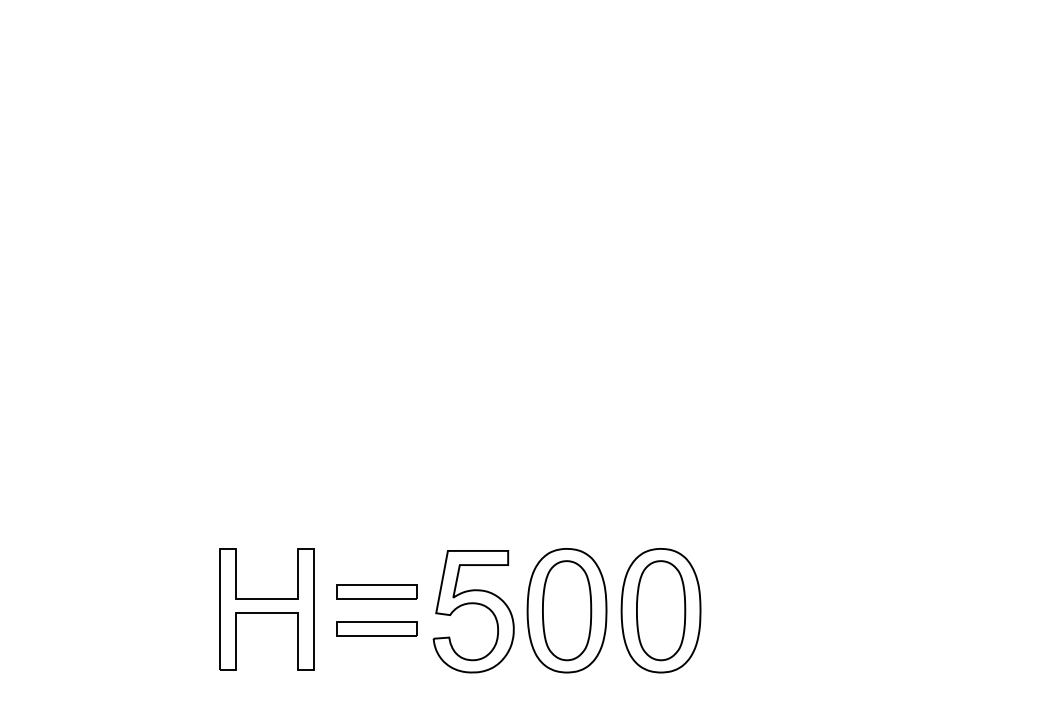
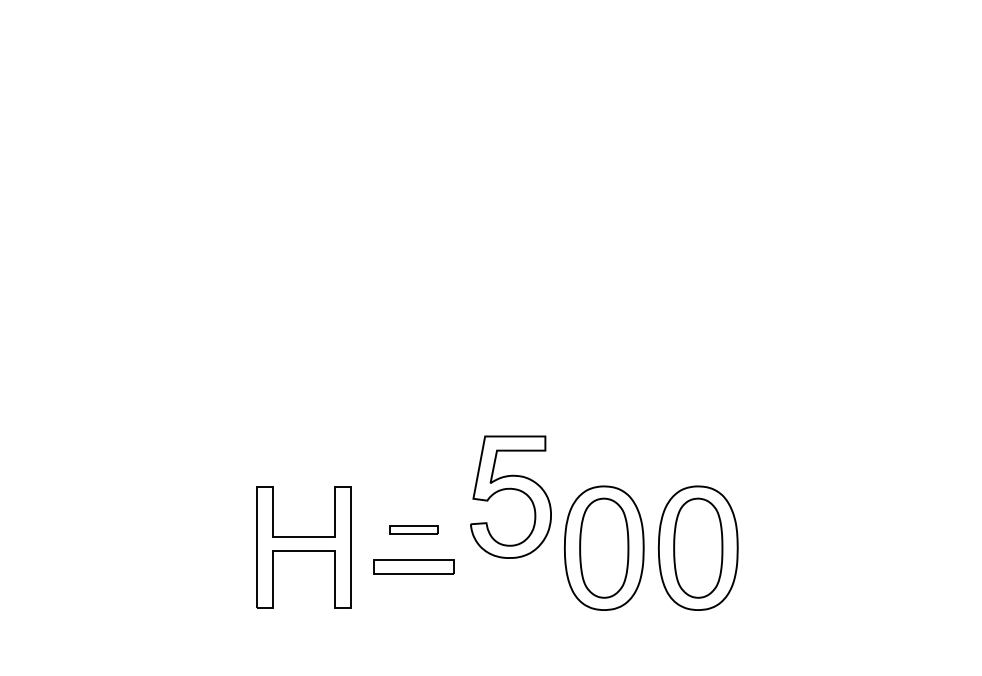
part: (376, 591) -> (413, 529), size x0.6
part: (473, 604) -> (510, 490), moved

